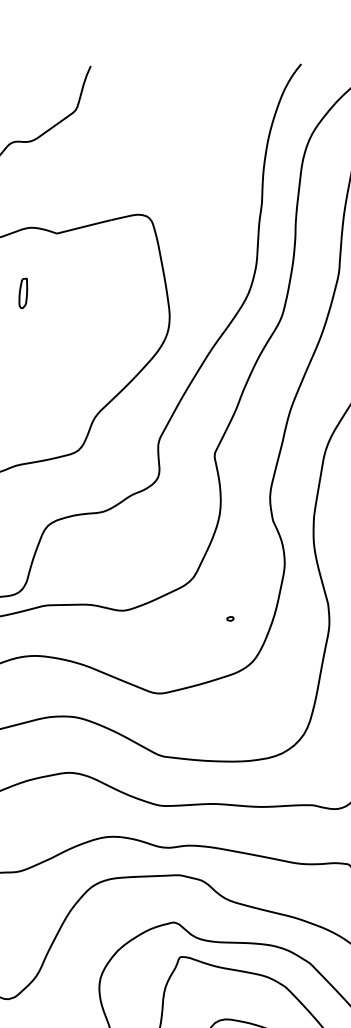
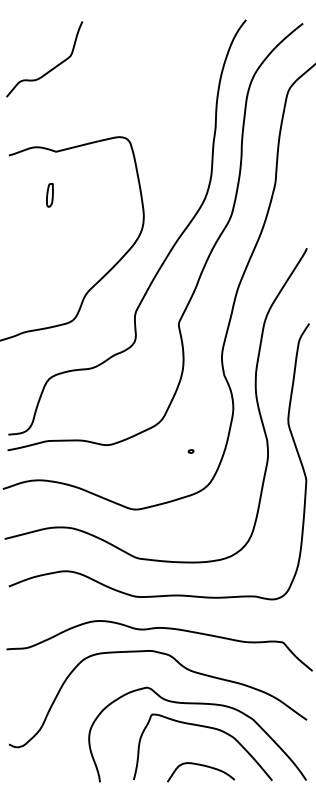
part: (22, 293) -> (49, 195), moved

